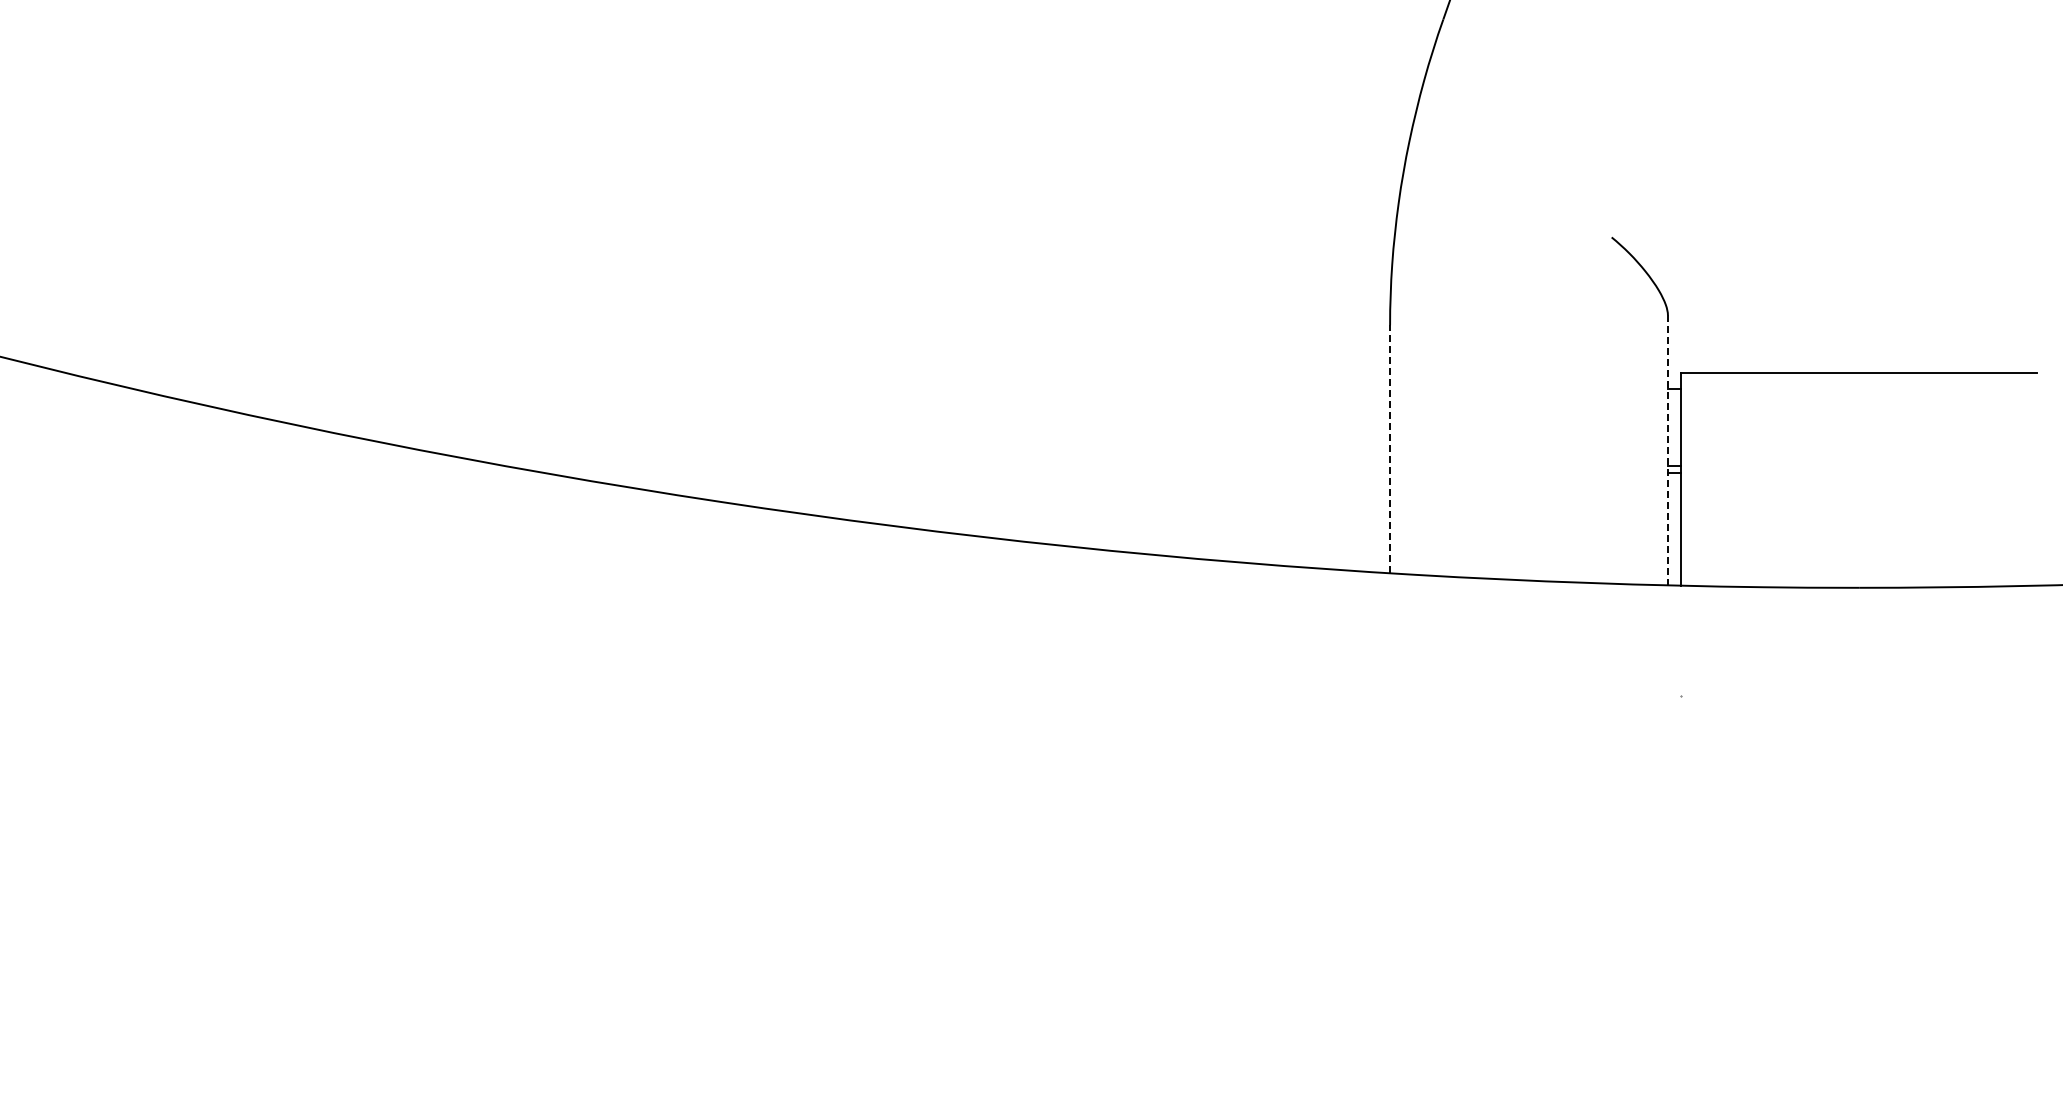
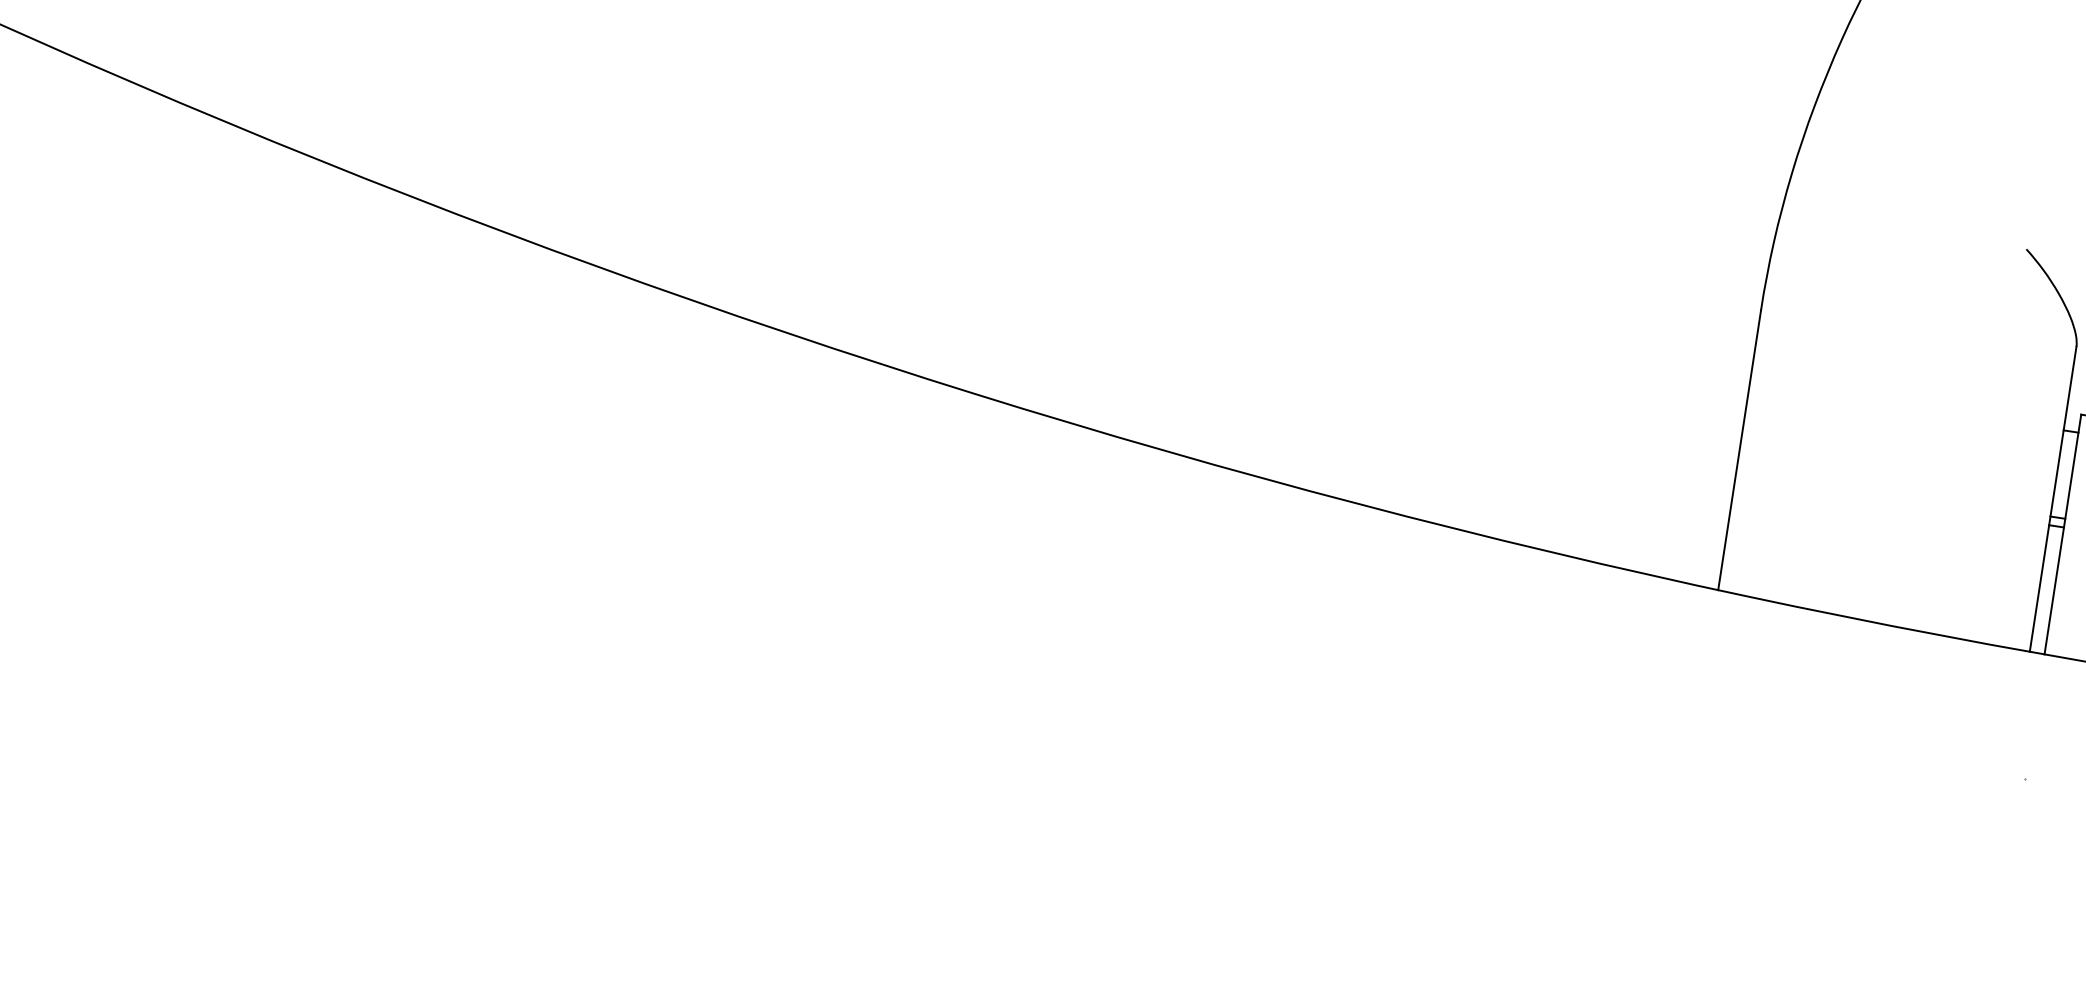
line: (1390, 448) -> (1740, 449), dashed -> solid
line: (1667, 450) -> (2052, 499), dashed -> solid

